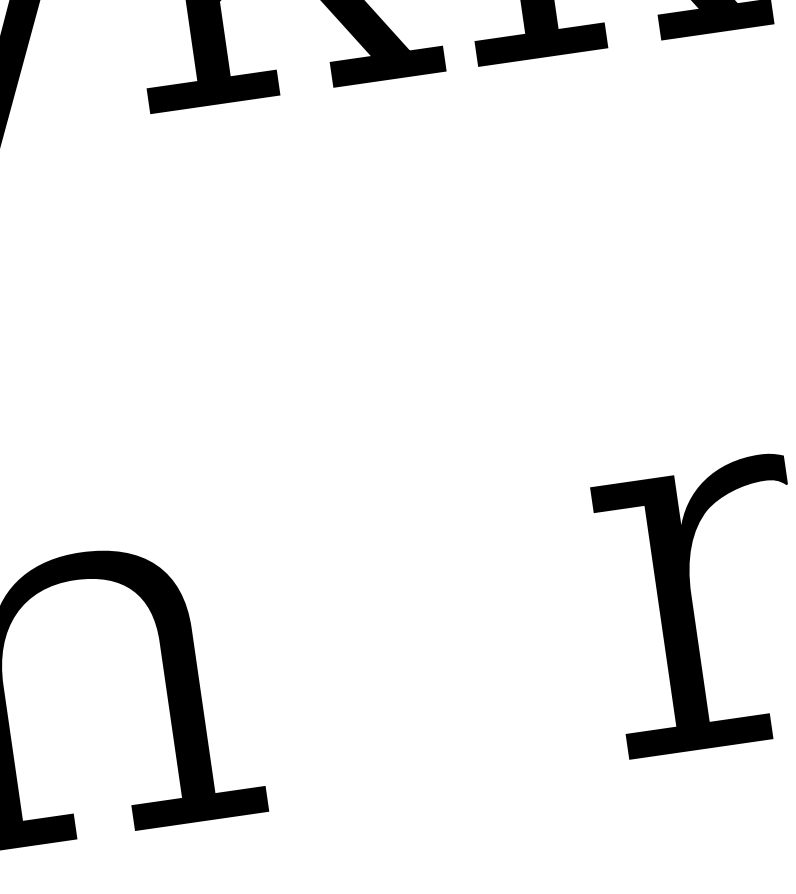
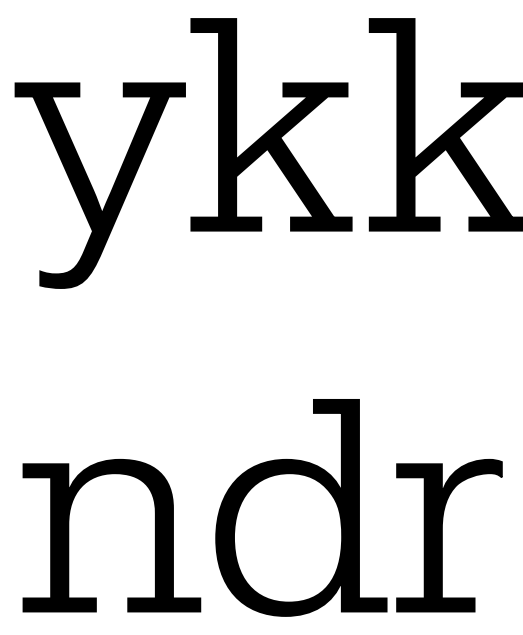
part: (426, 592) -> (301, 507), added

